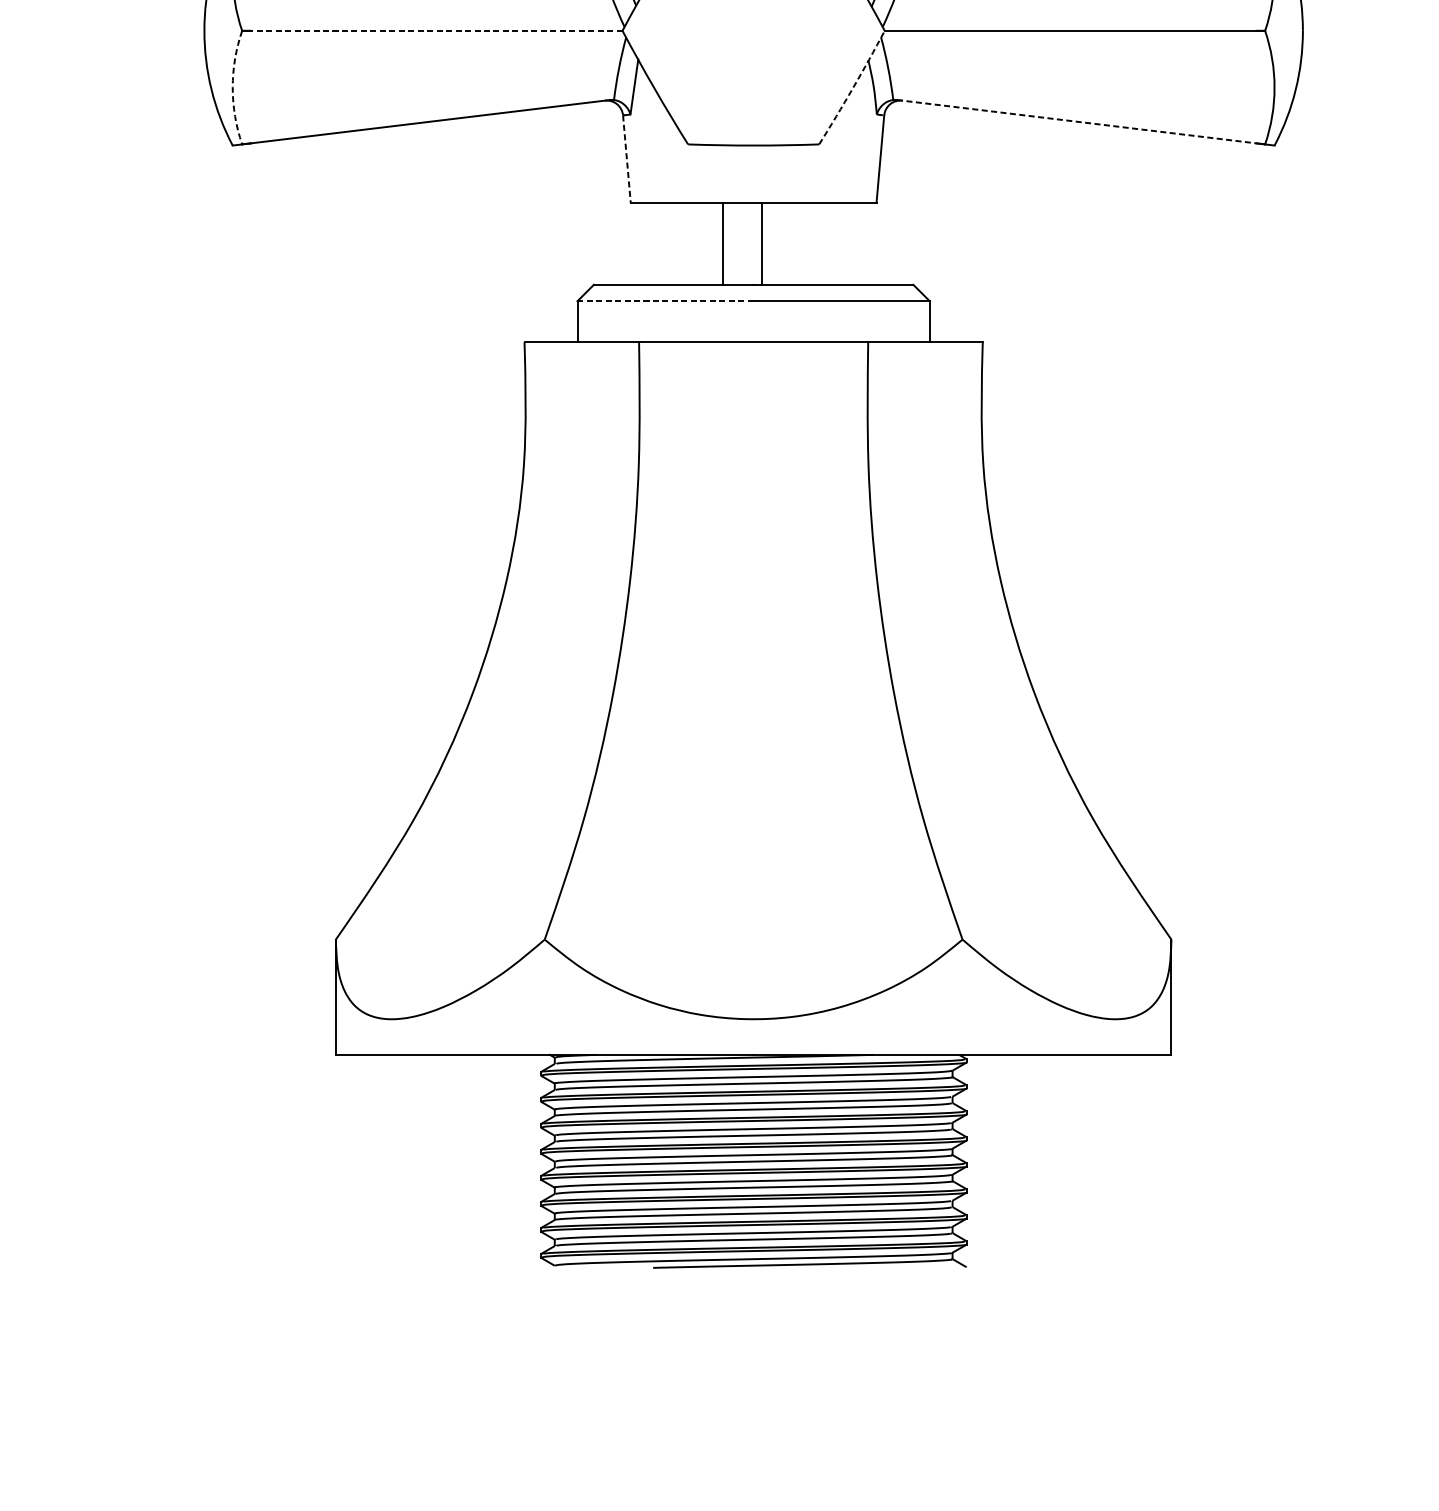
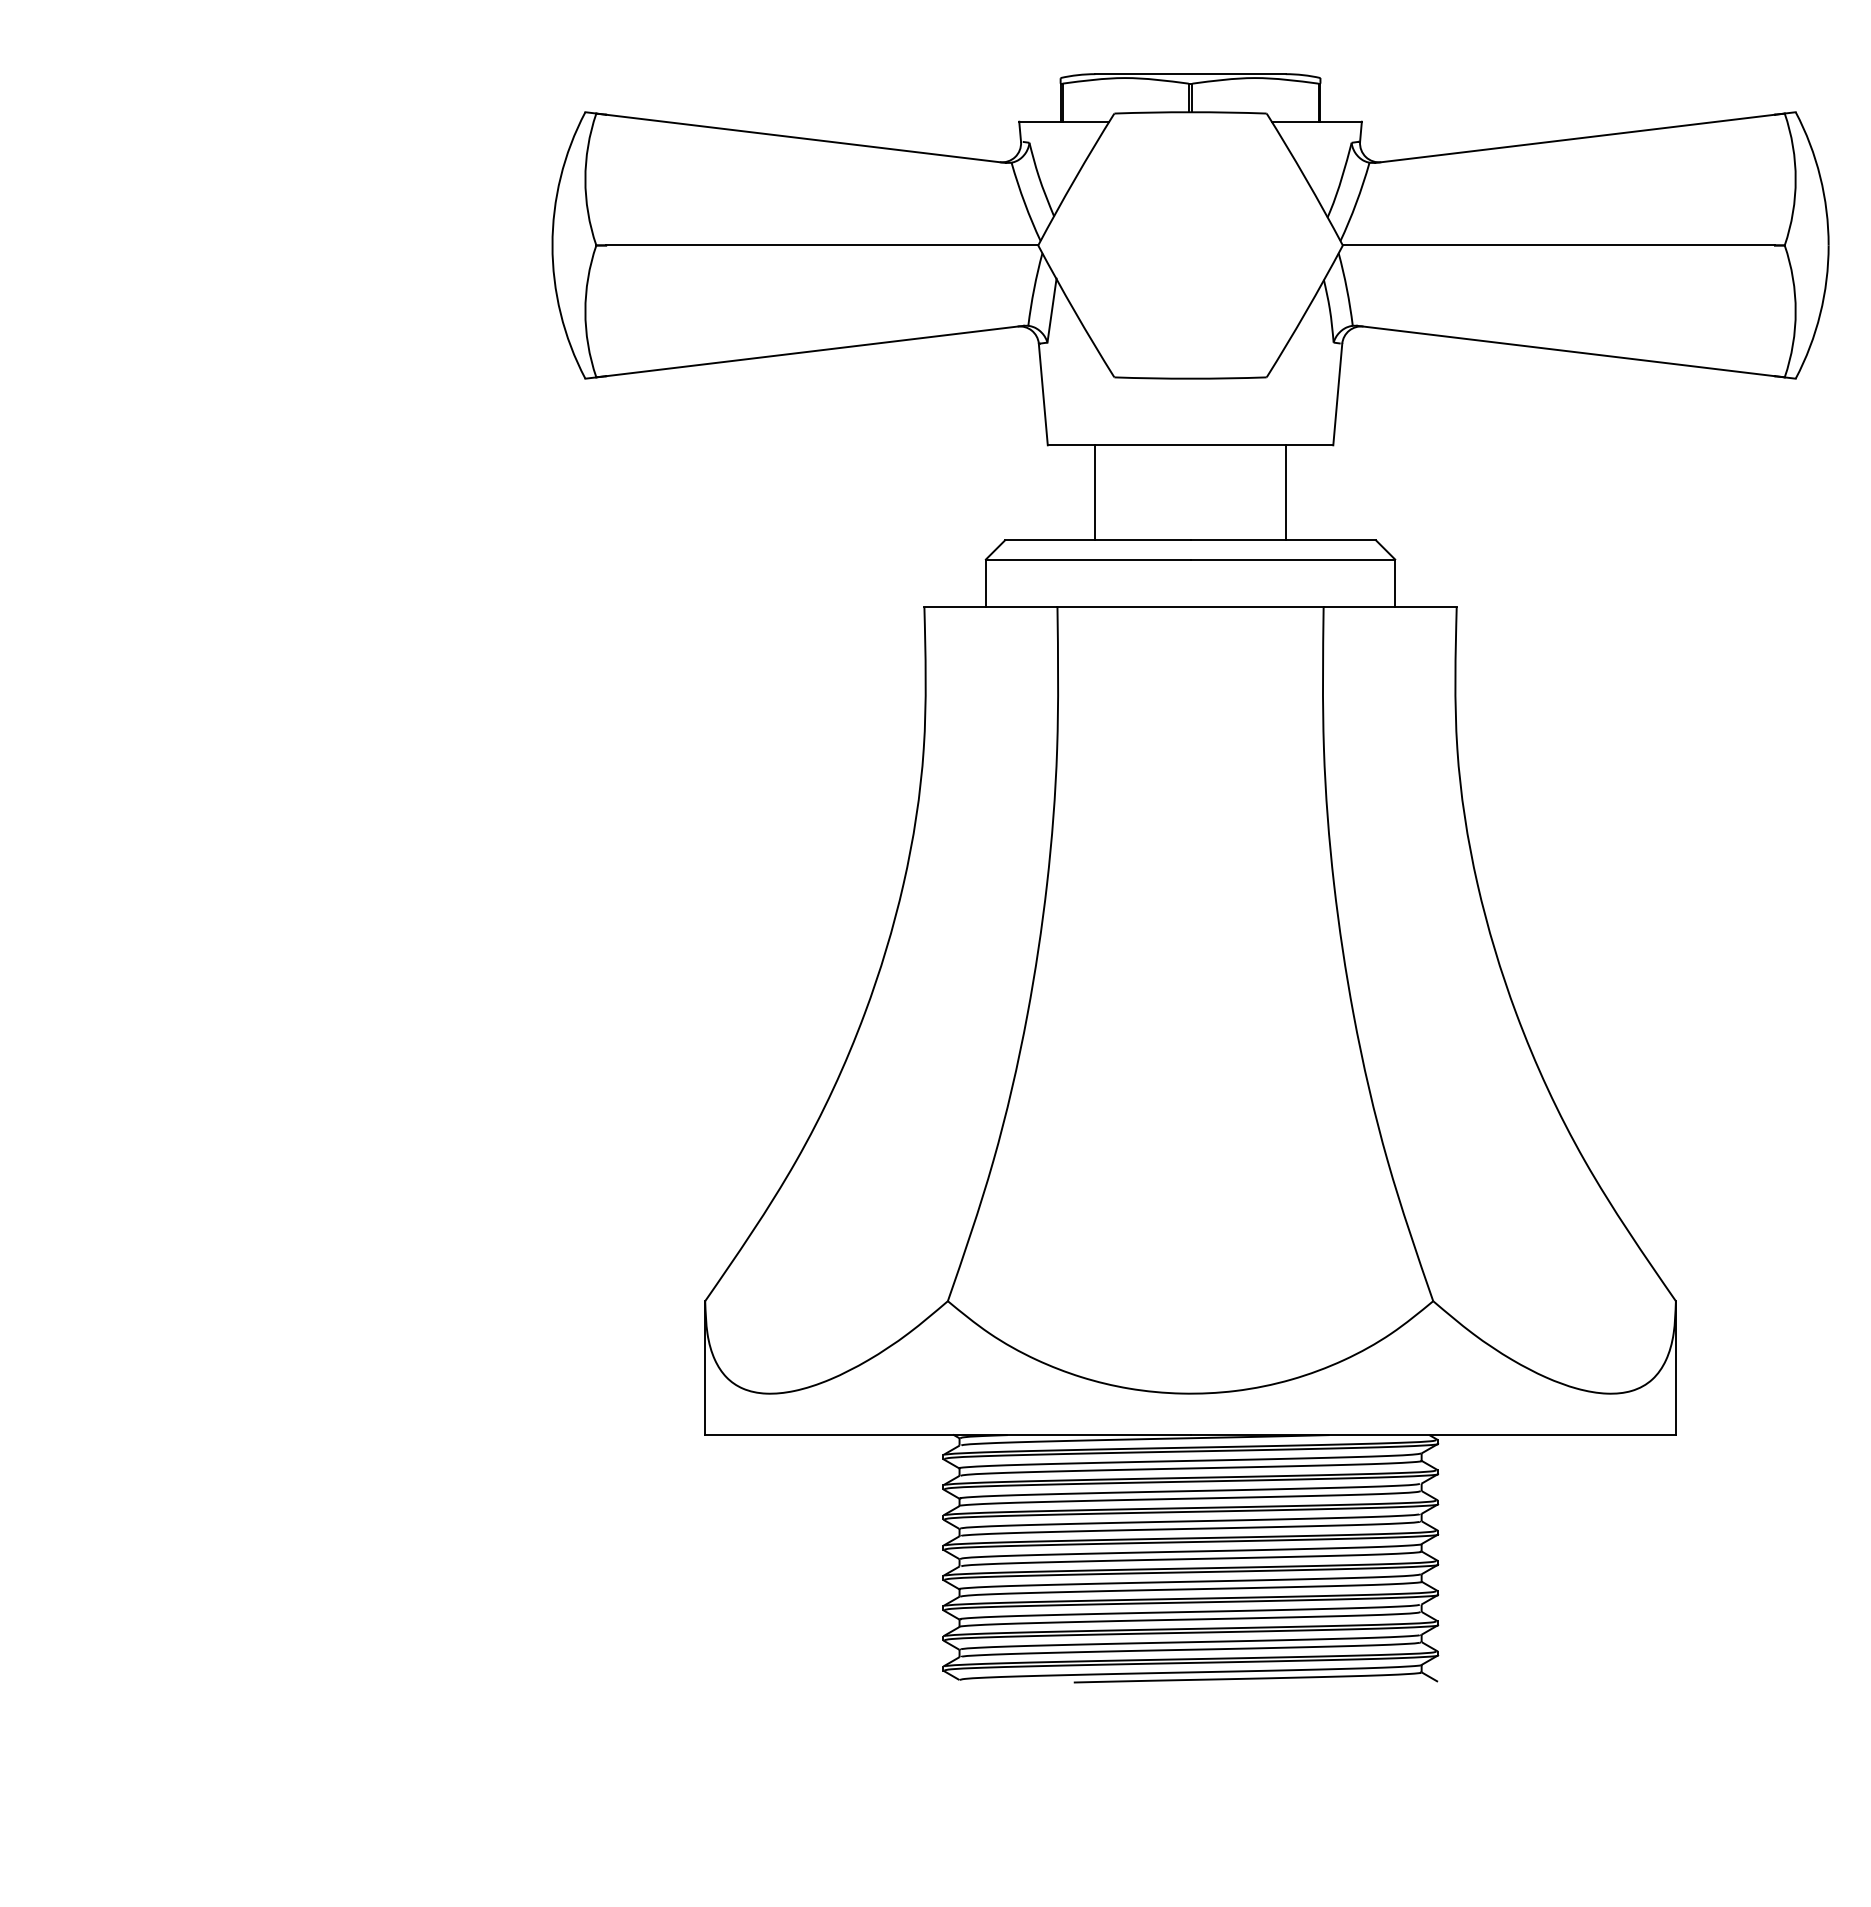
line: (435, 30) -> (821, 245), dashed -> solid
arc: (232, 87) -> (585, 311), dashed -> solid
arc: (852, 88) -> (1305, 312), dashed -> solid
line: (1077, 122) -> (1566, 351), dashed -> solid
line: (627, 159) -> (1043, 394), dashed -> solid
line: (723, 243) -> (1095, 492), moved
line: (761, 243) -> (1285, 492), moved
line: (664, 301) -> (1087, 559), dashed -> solid

